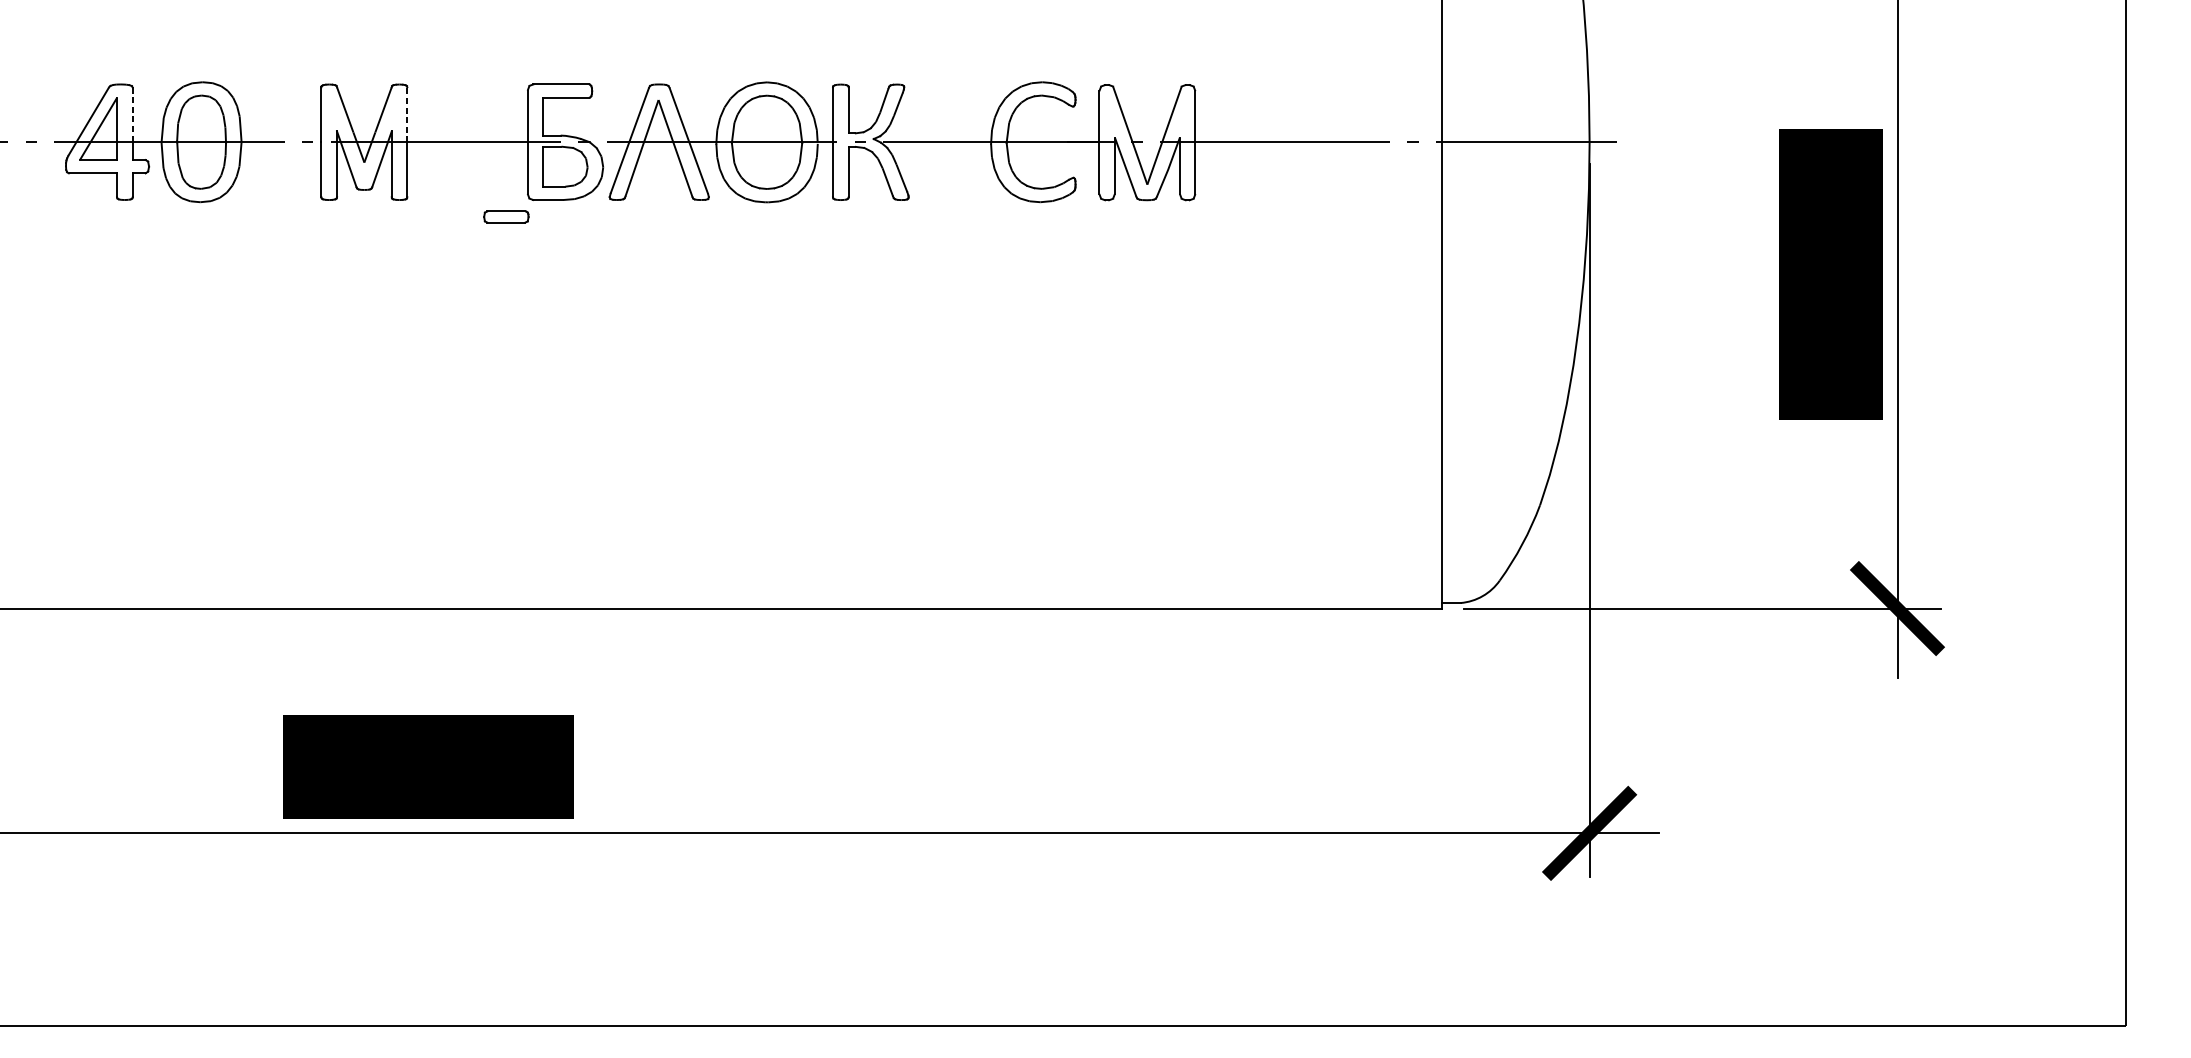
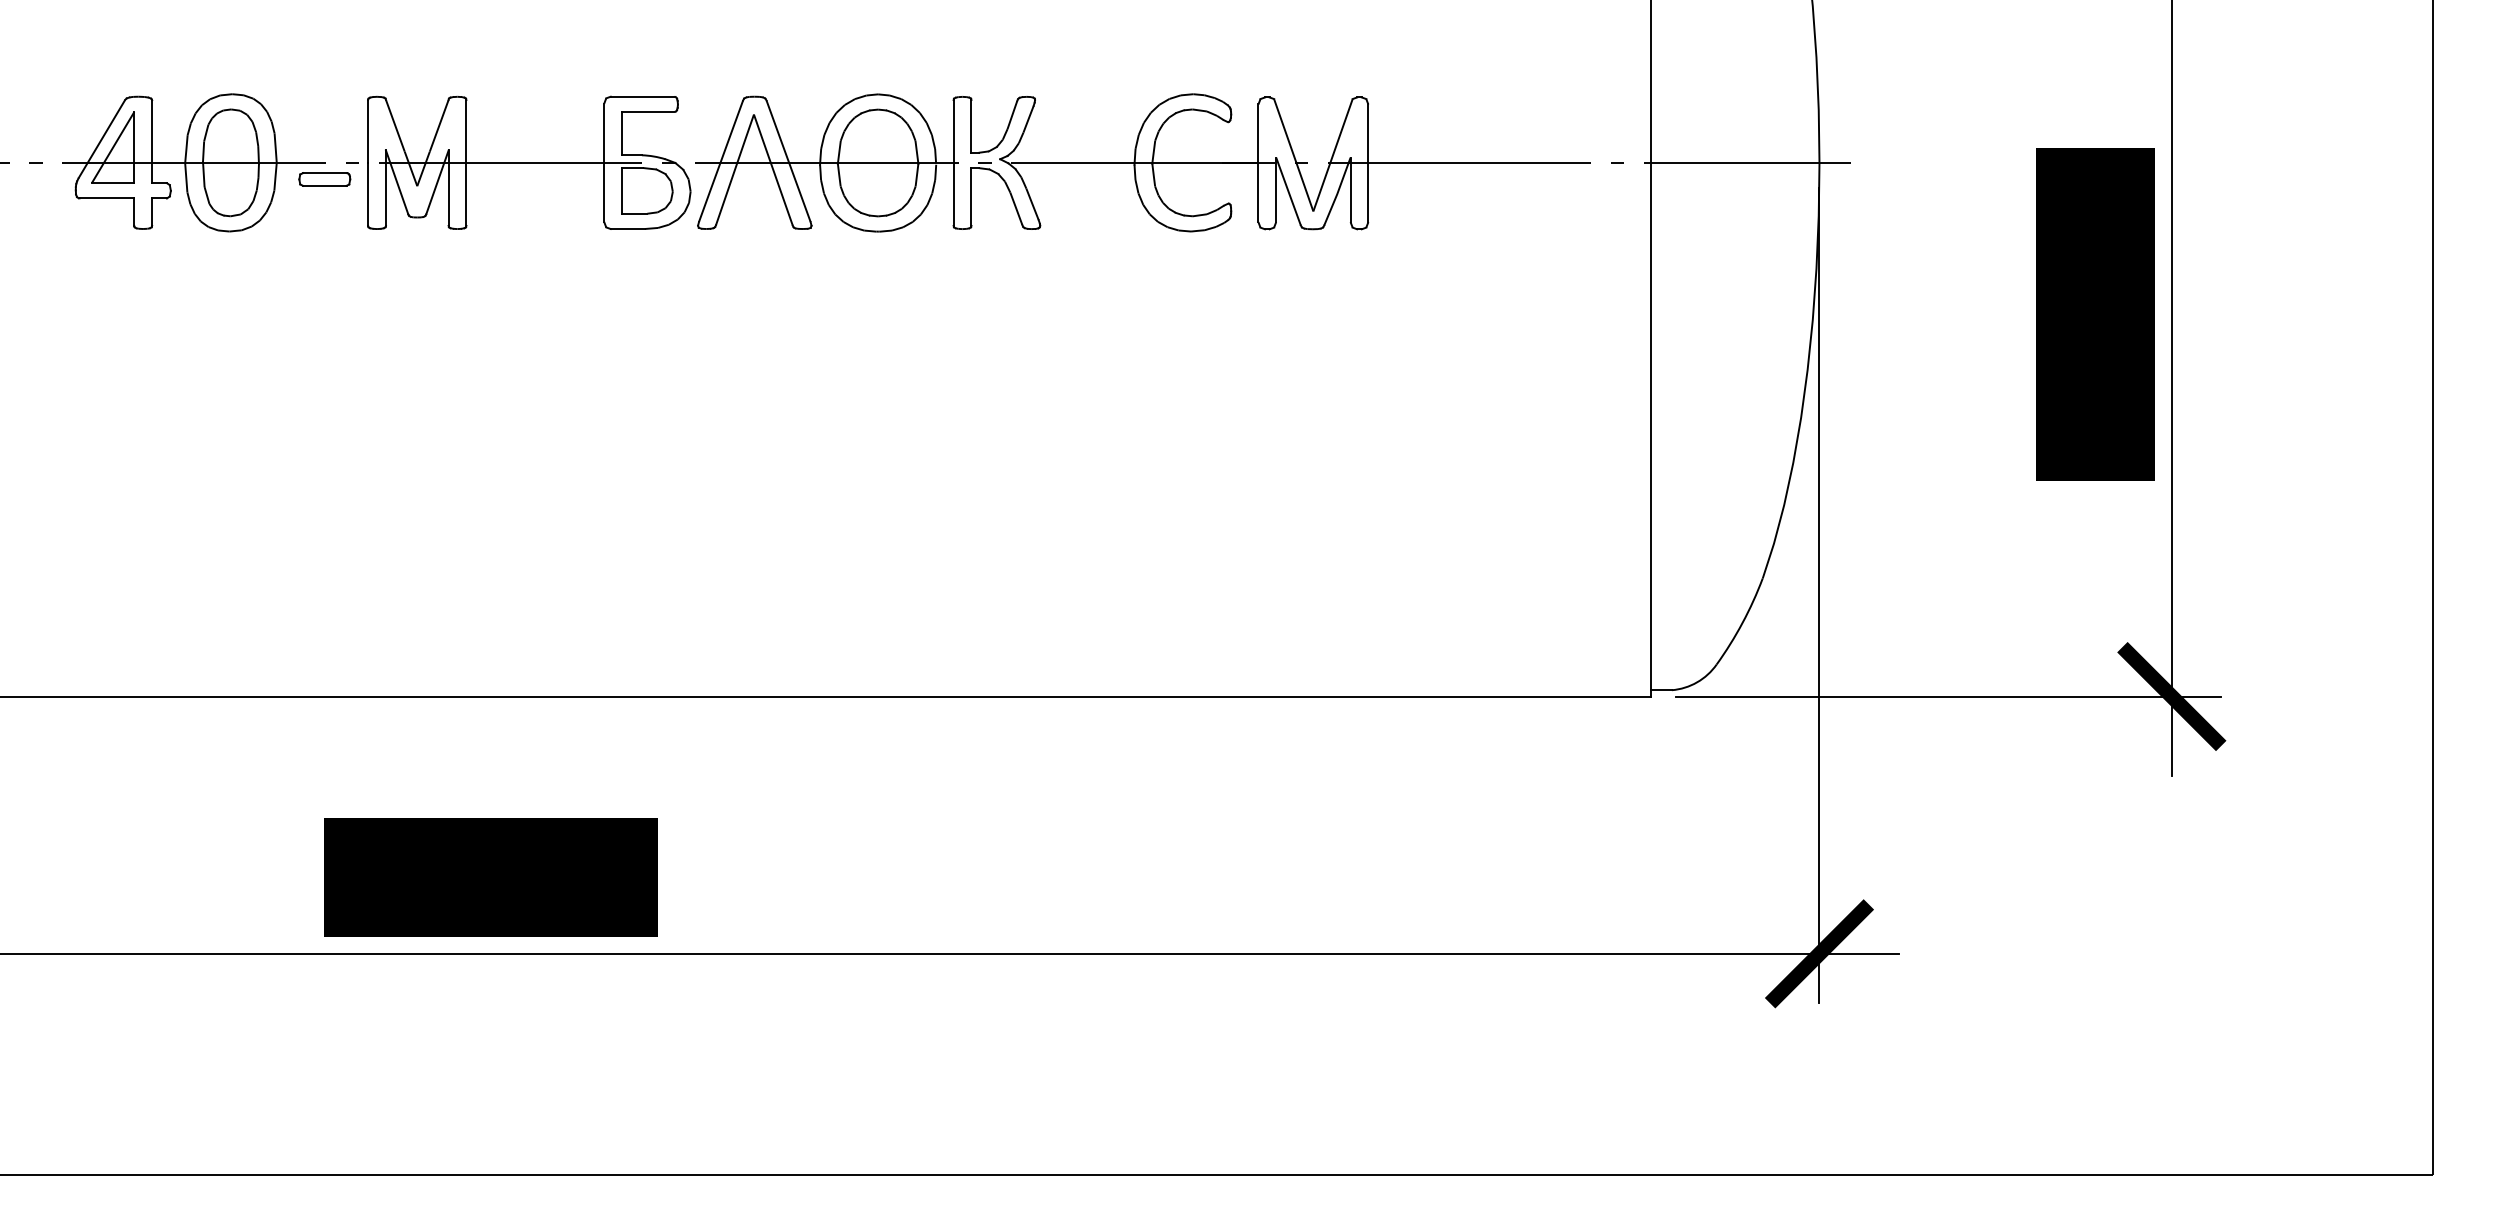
line: (407, 114) -> (466, 131), dashed -> solid
line: (133, 115) -> (152, 132), dashed -> solid
part: (506, 217) -> (324, 179), moved

